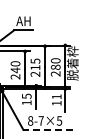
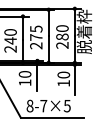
text: (35, 67) -> (36, 37), 215 -> 275
text: (26, 96) -> (24, 74), 15 -> 10
text: (56, 96) -> (63, 74), 11 -> 10
line: (48, 129) -> (53, 117), dashed -> solid

